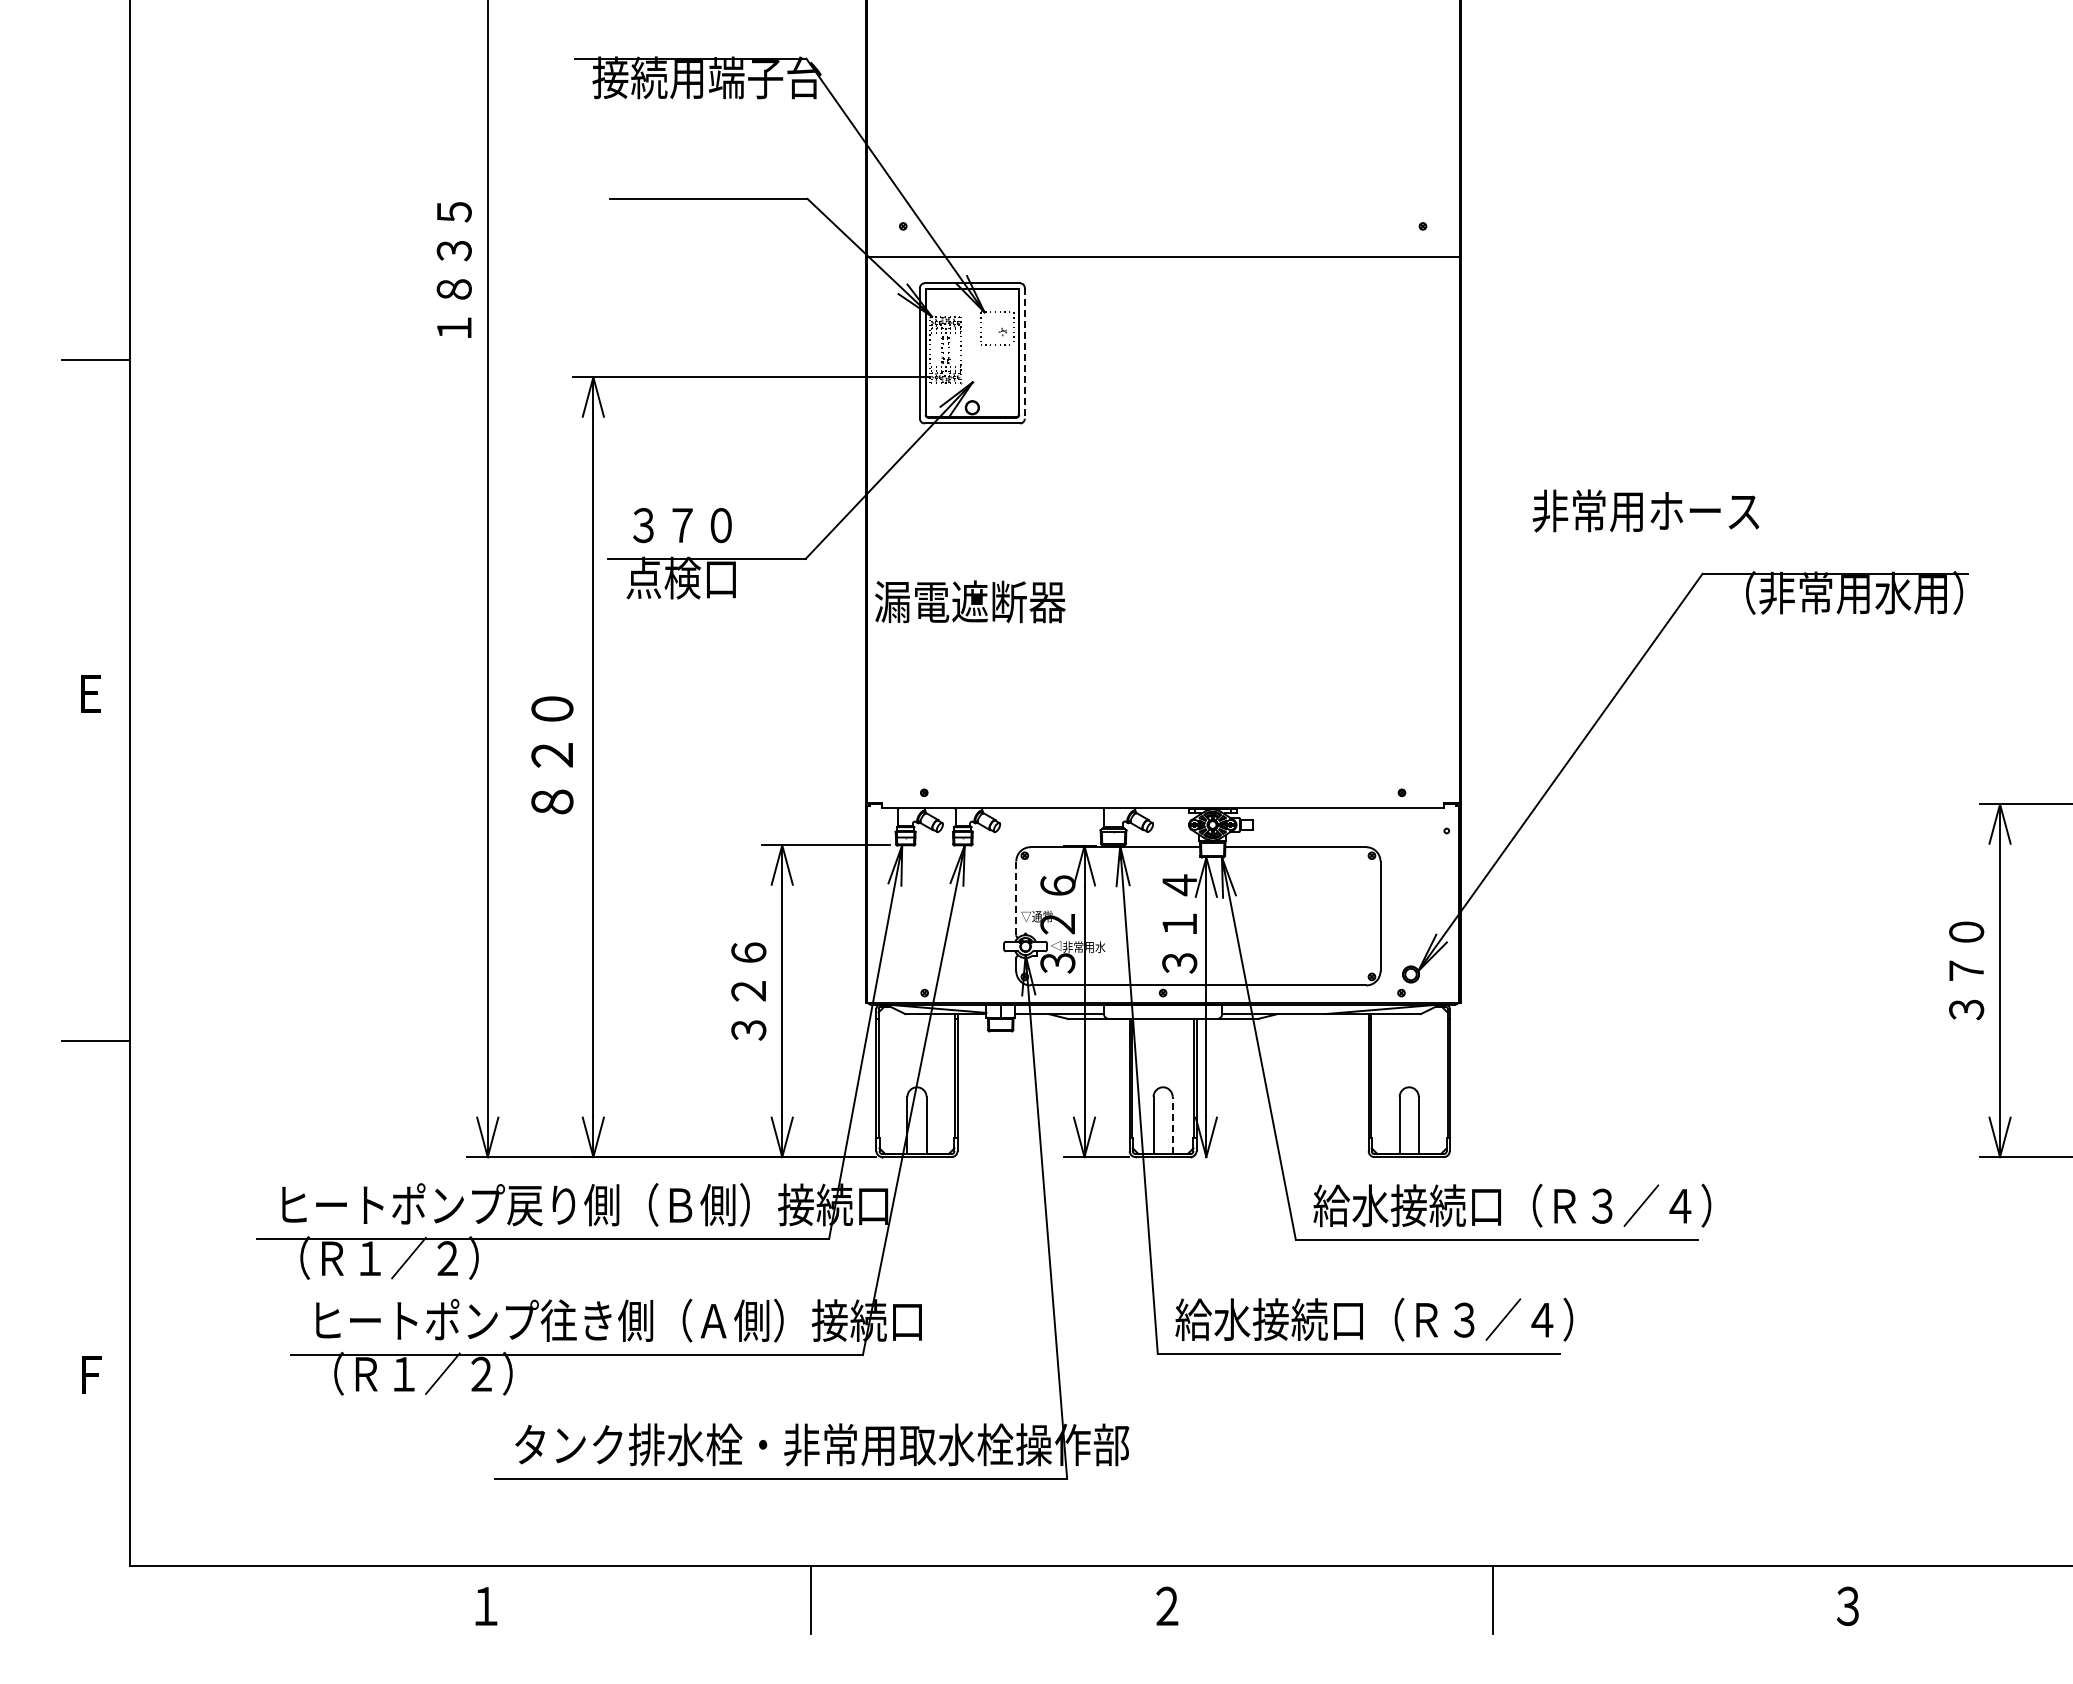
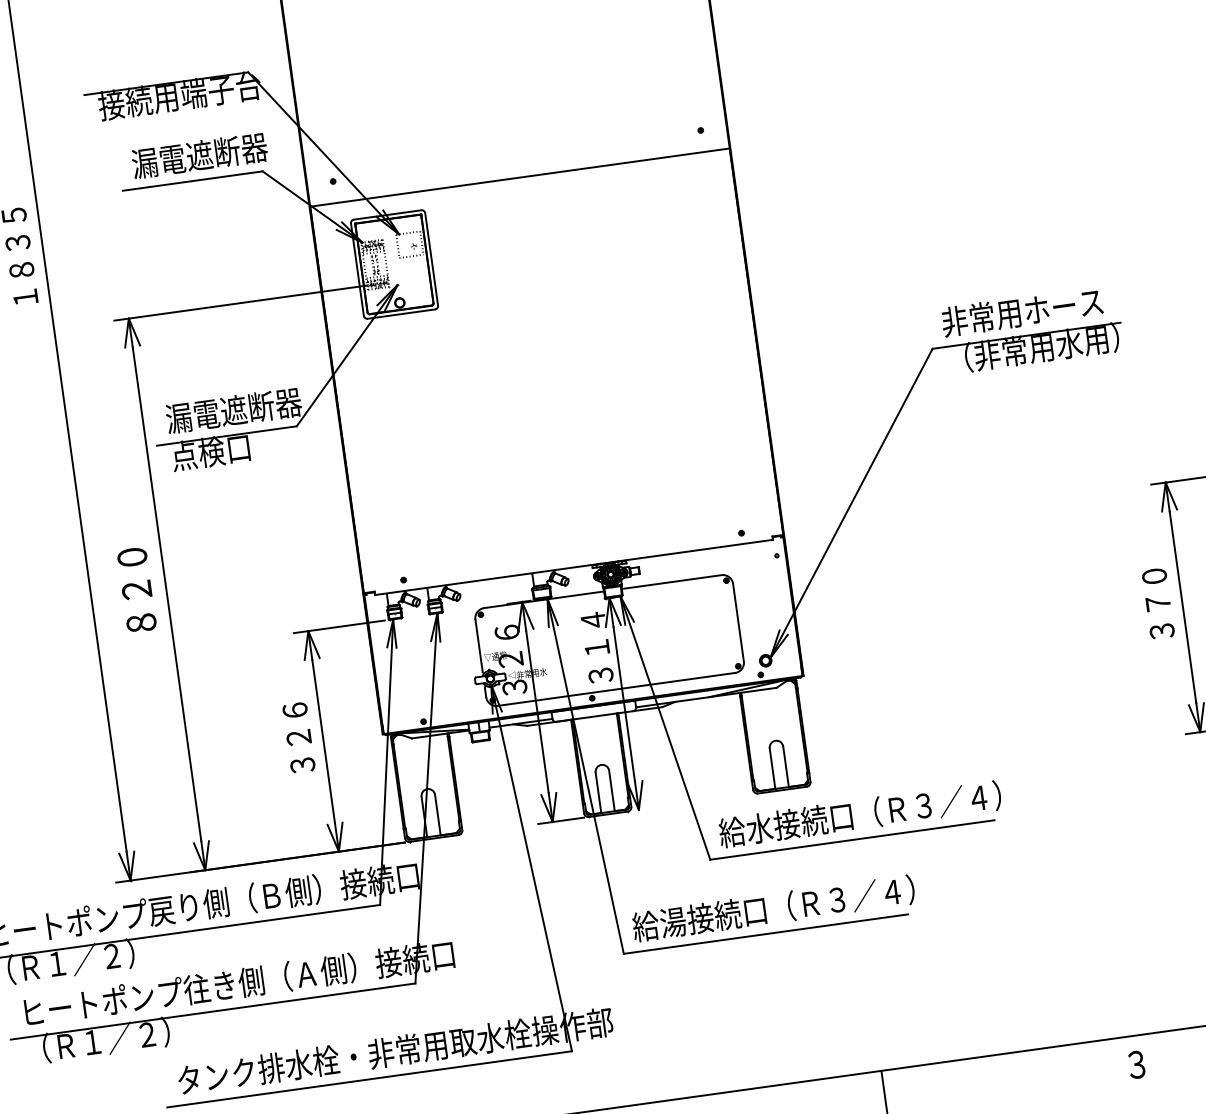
line: (1024, 353) -> (431, 259), dashed -> solid
text: (1645, 510) -> (1021, 311), moved
text: (721, 524) -> (233, 410), ３７０ -> 漏電遮断器
text: (970, 601) -> (199, 155), moved
line: (1016, 898) -> (479, 645), dashed -> solid
line: (1172, 1125) -> (611, 791), dashed -> solid
text: (1232, 1319) -> (673, 922), 給水接続口（Ｒ３／４） -> 給湯接続口（Ｒ３／４）

